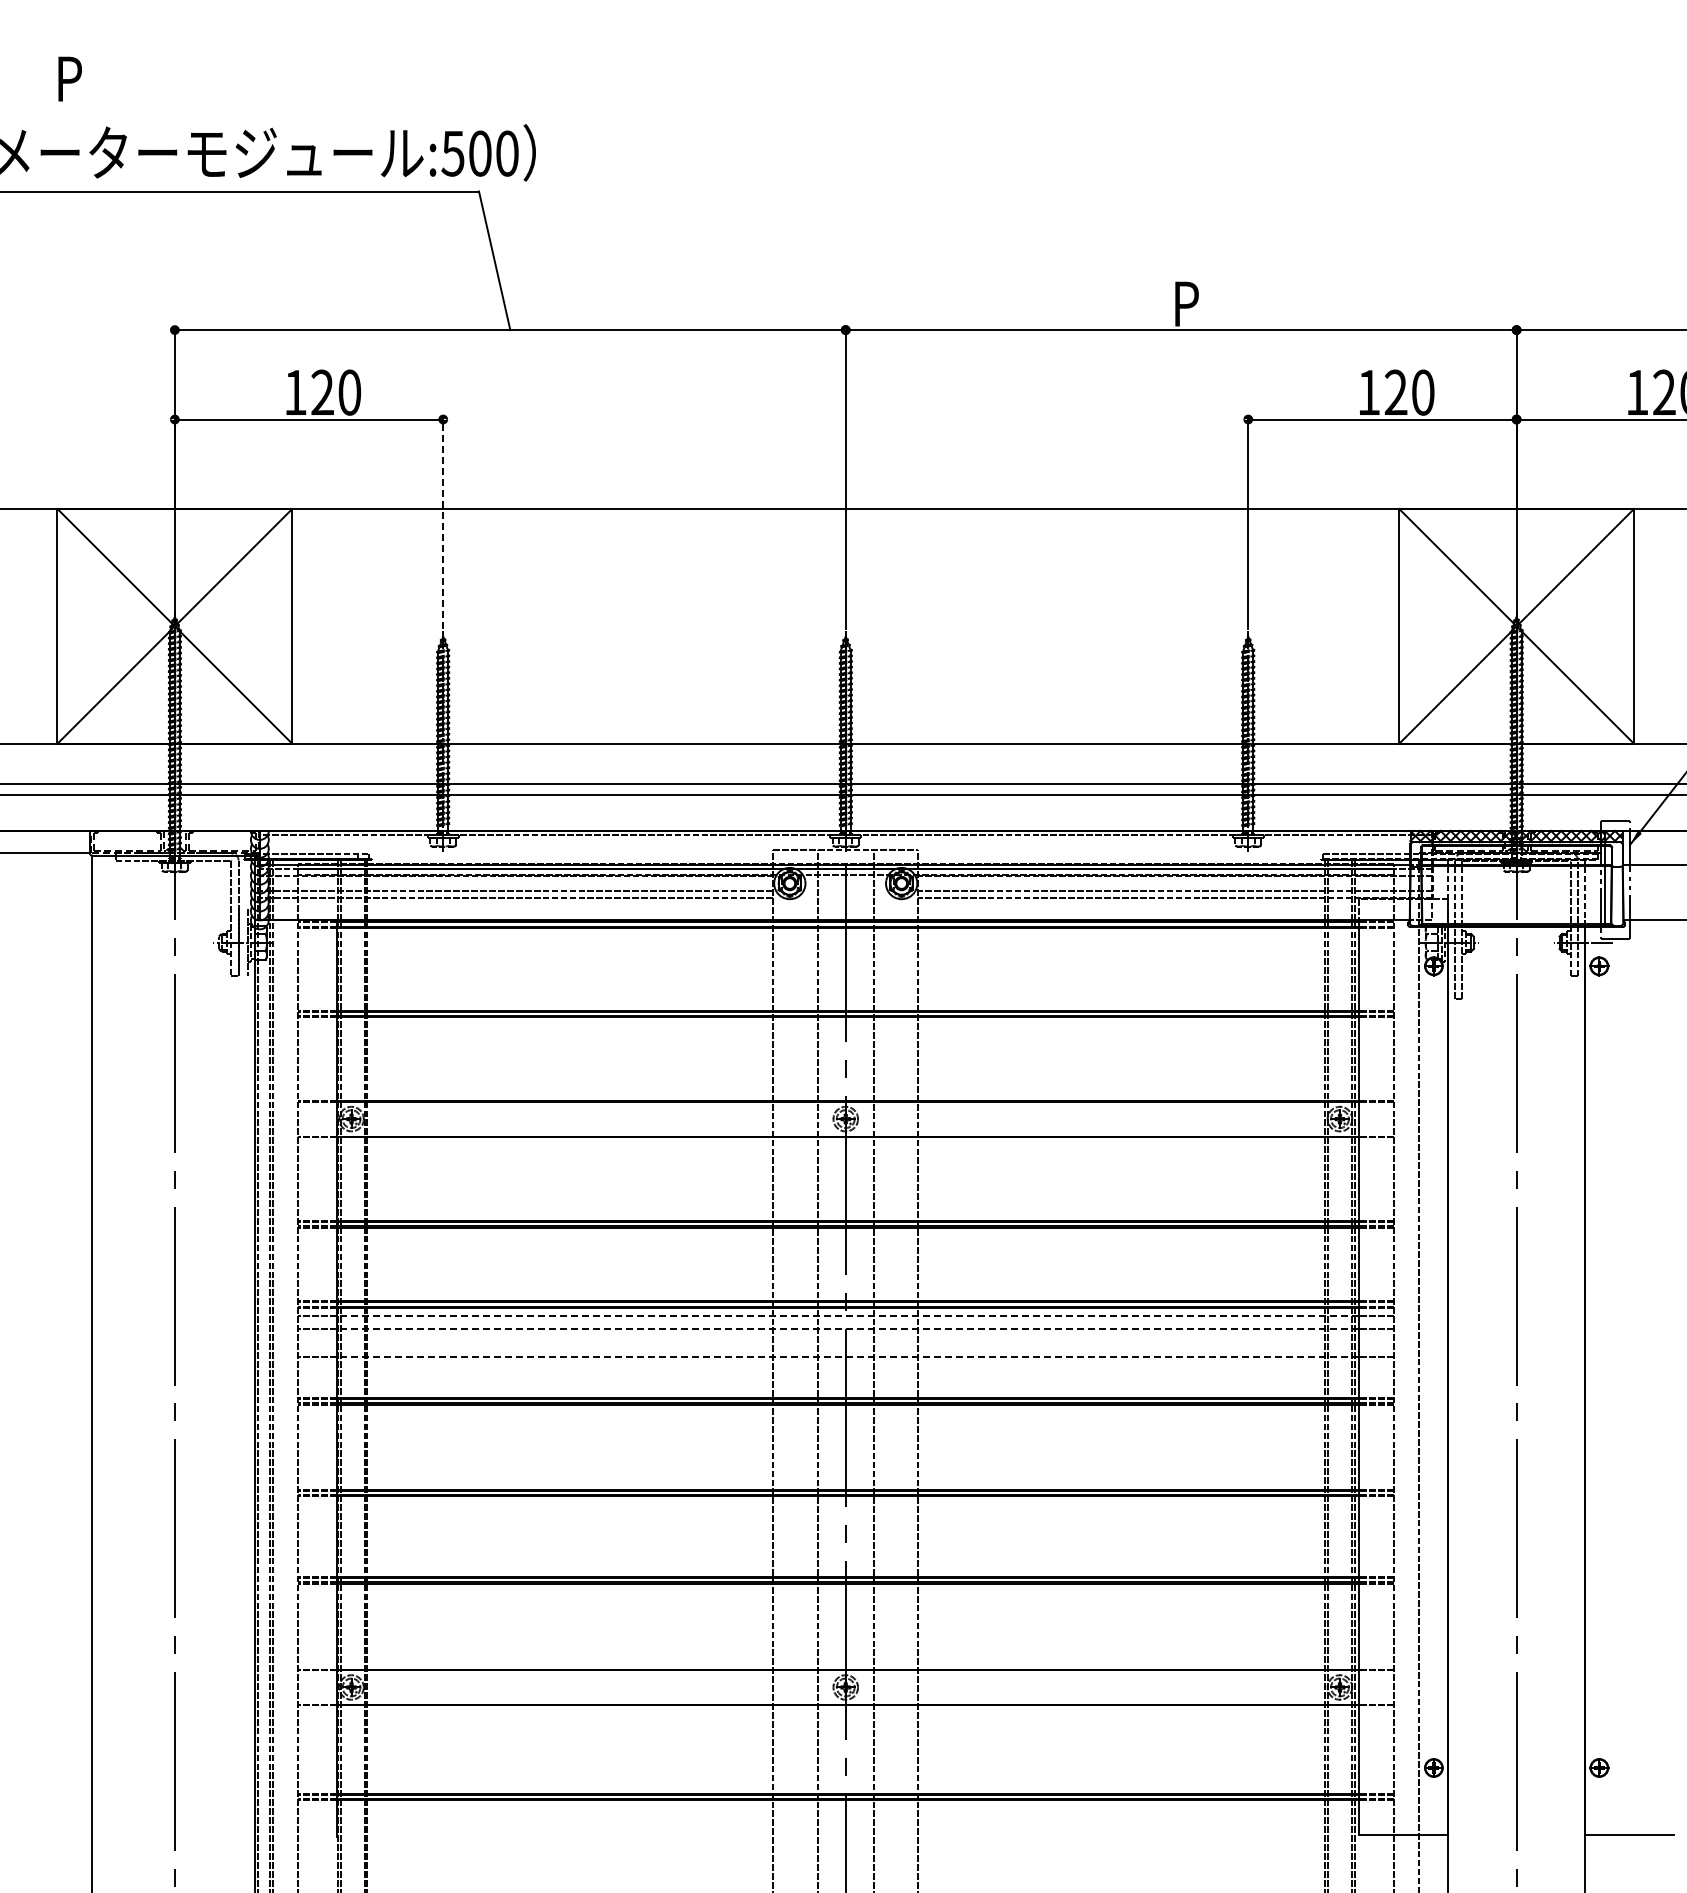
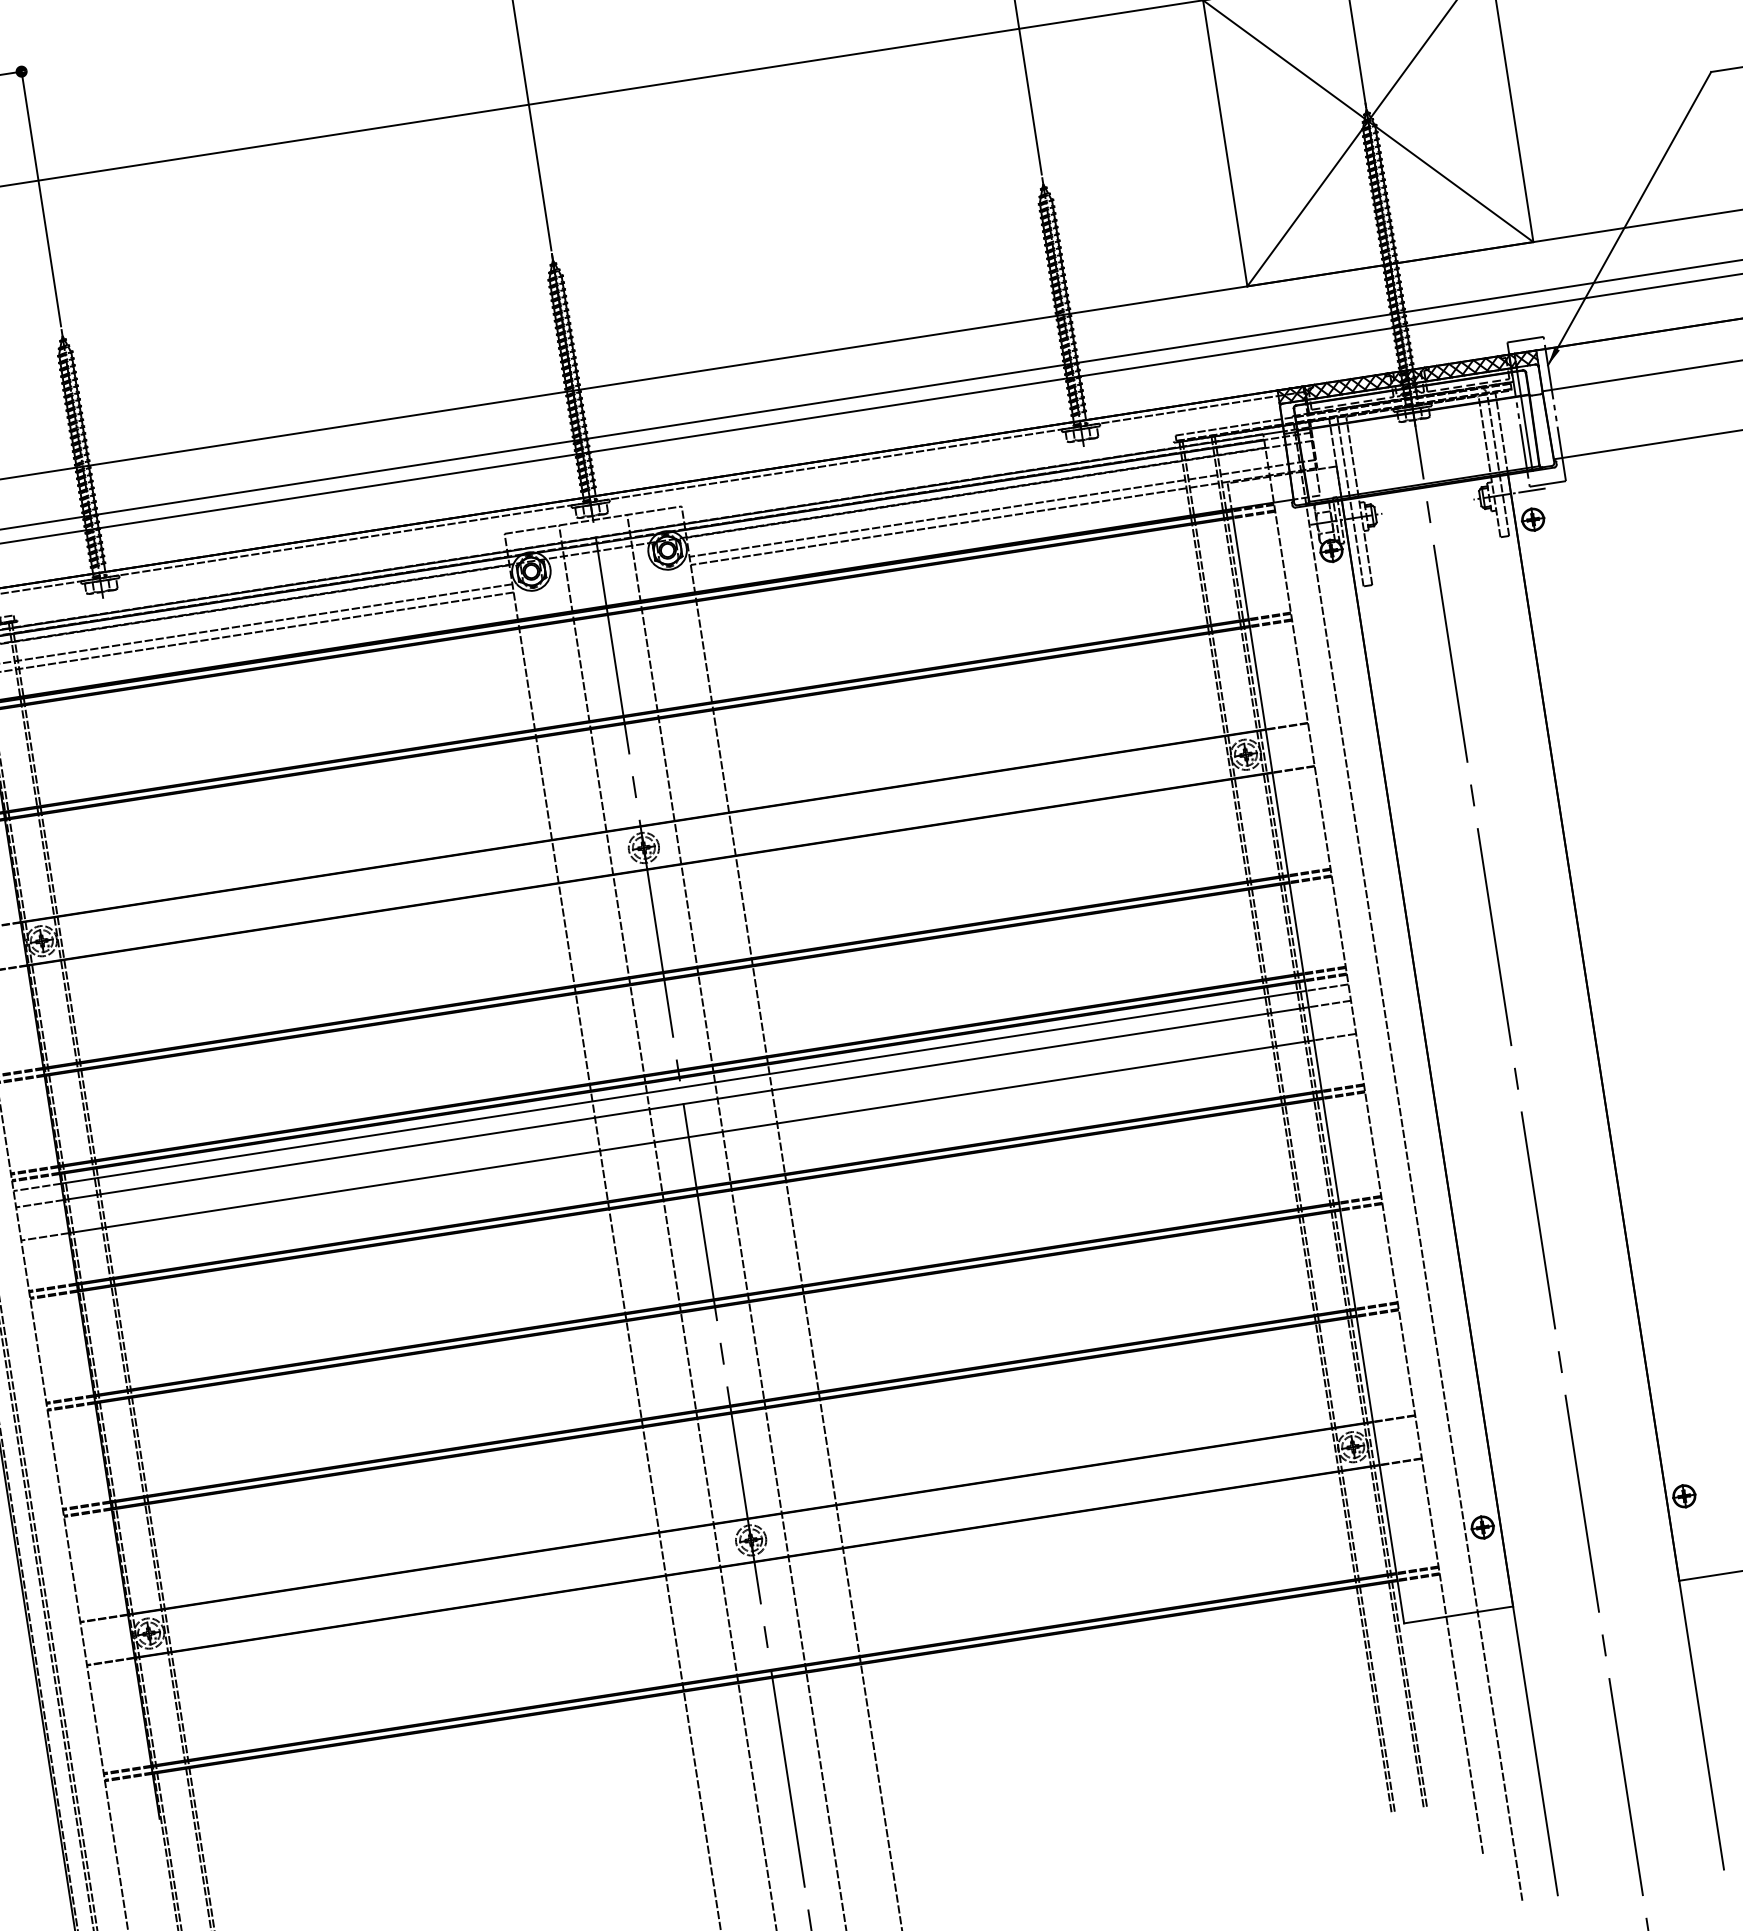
line: (443, 522) -> (41, 197), dashed -> solid
line: (848, 1315) -> (684, 1086), dashed -> solid
line: (848, 1329) -> (686, 1103), dashed -> solid
line: (848, 1356) -> (692, 1136), dashed -> solid

